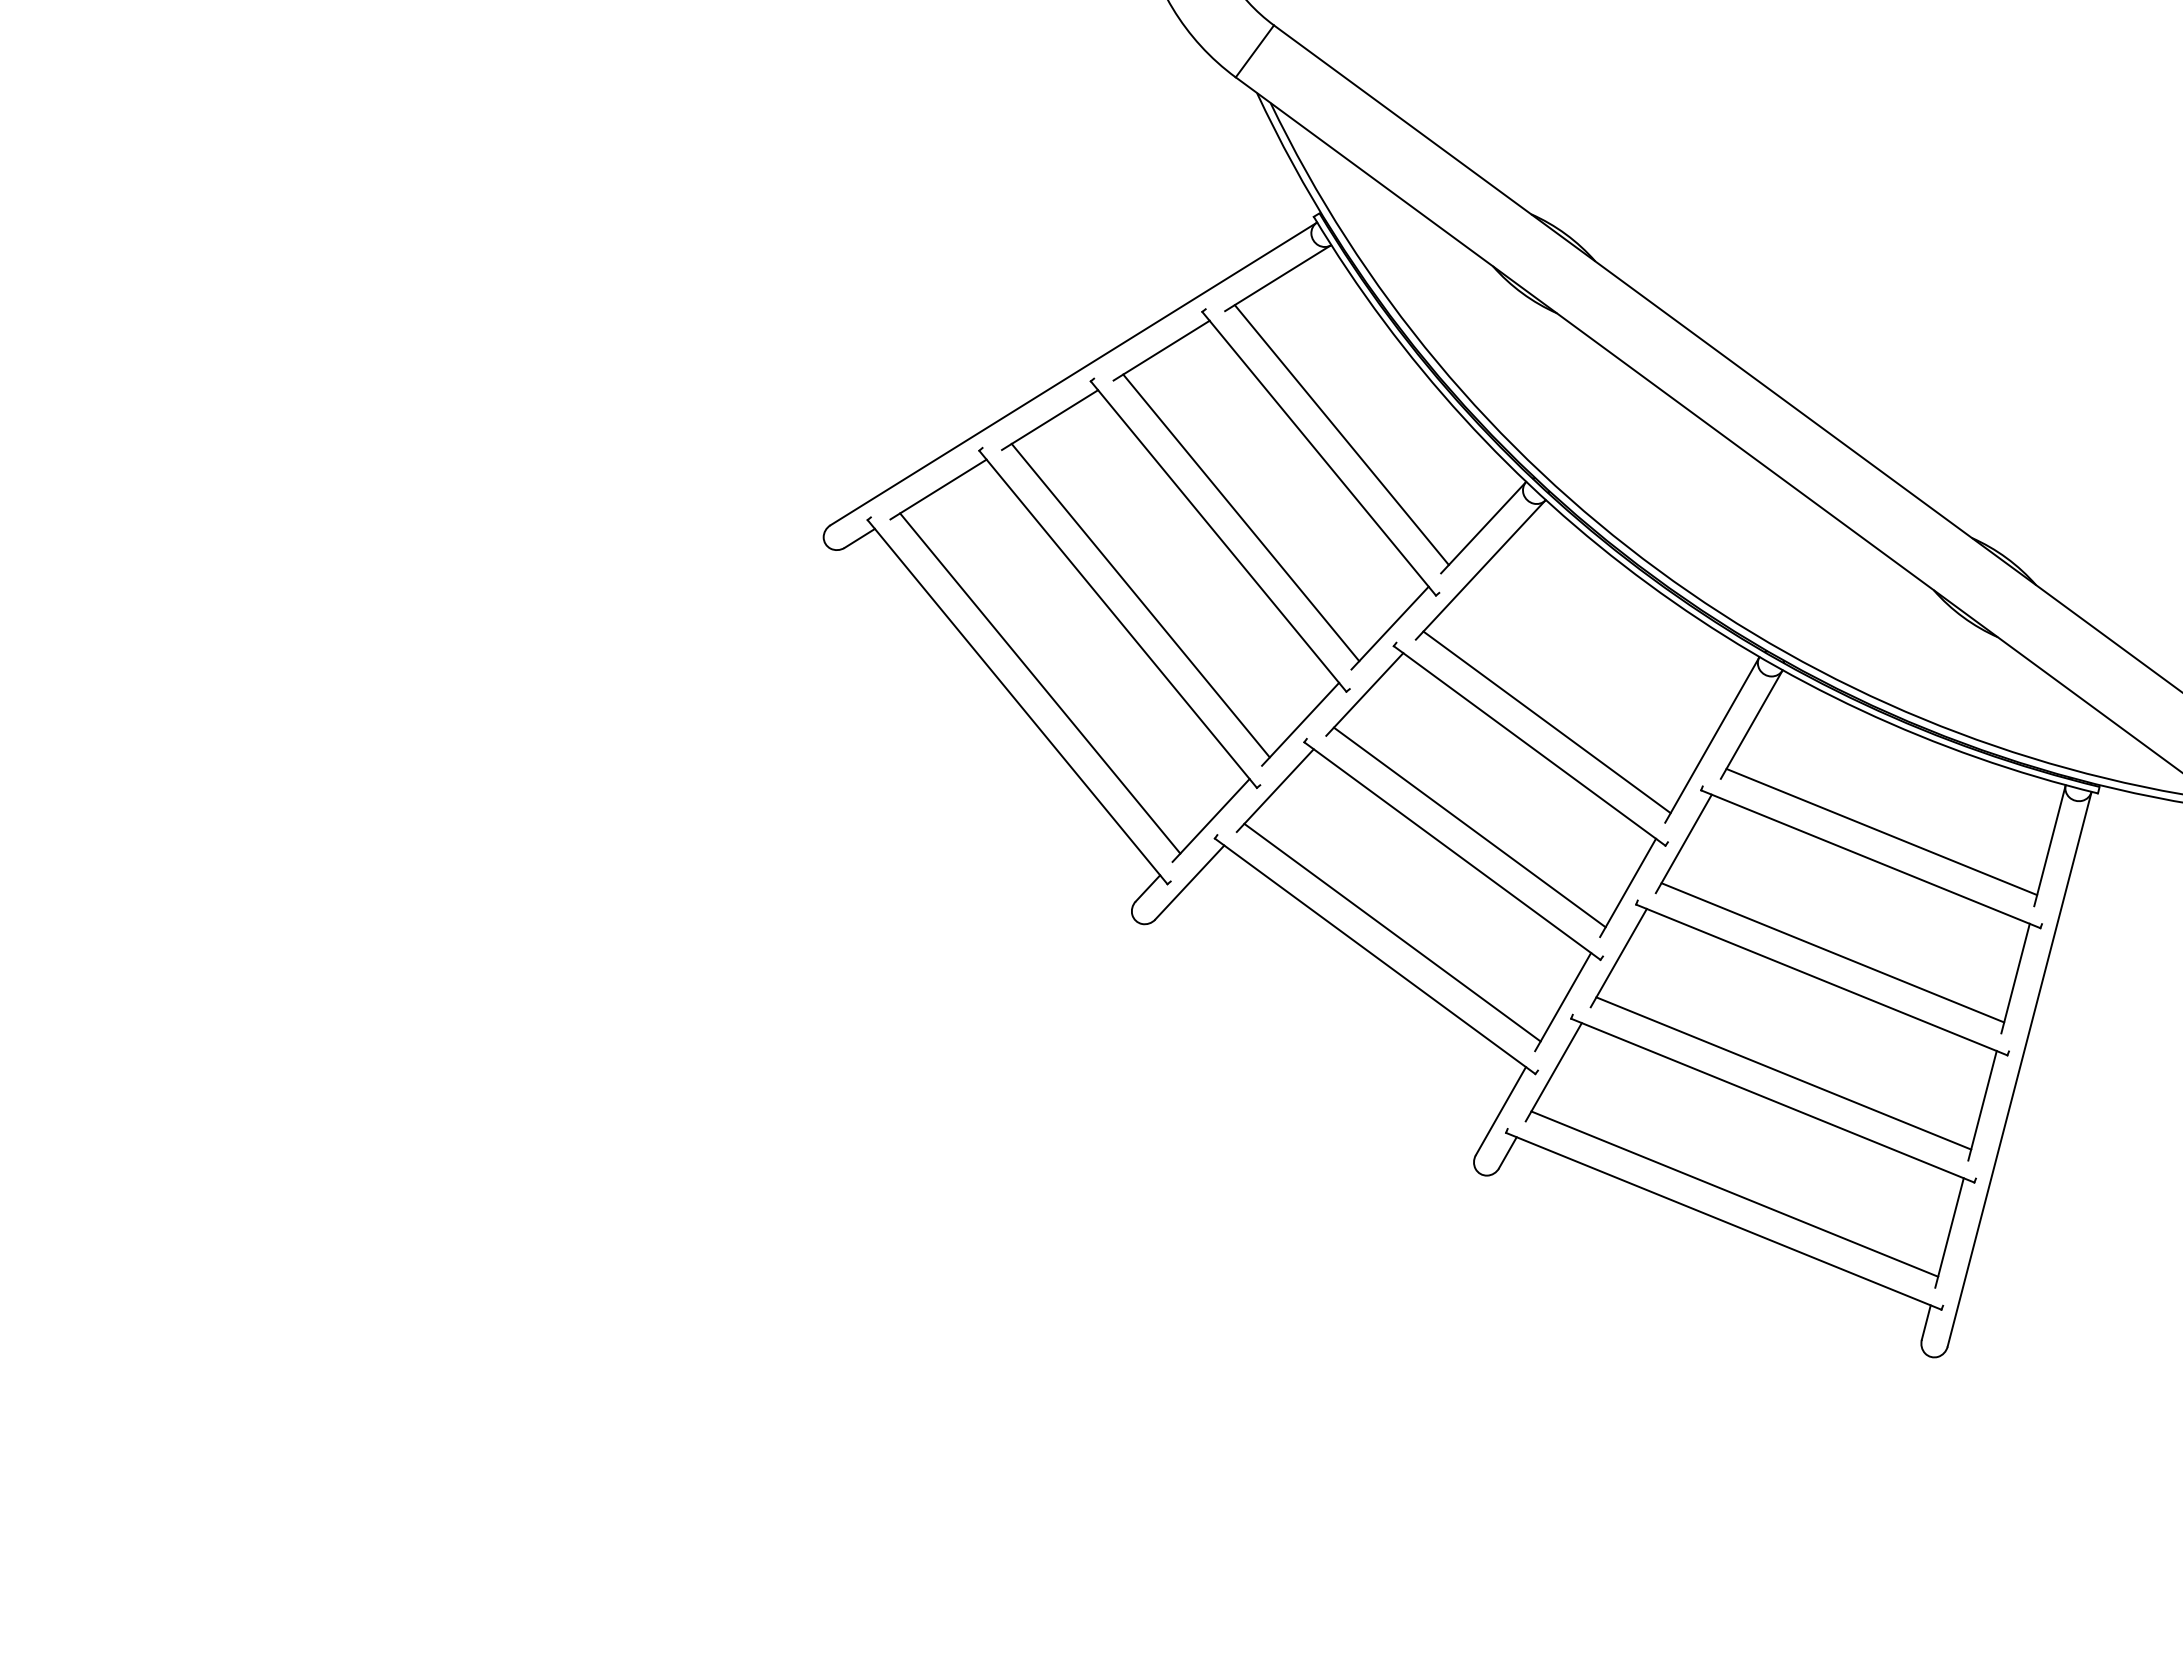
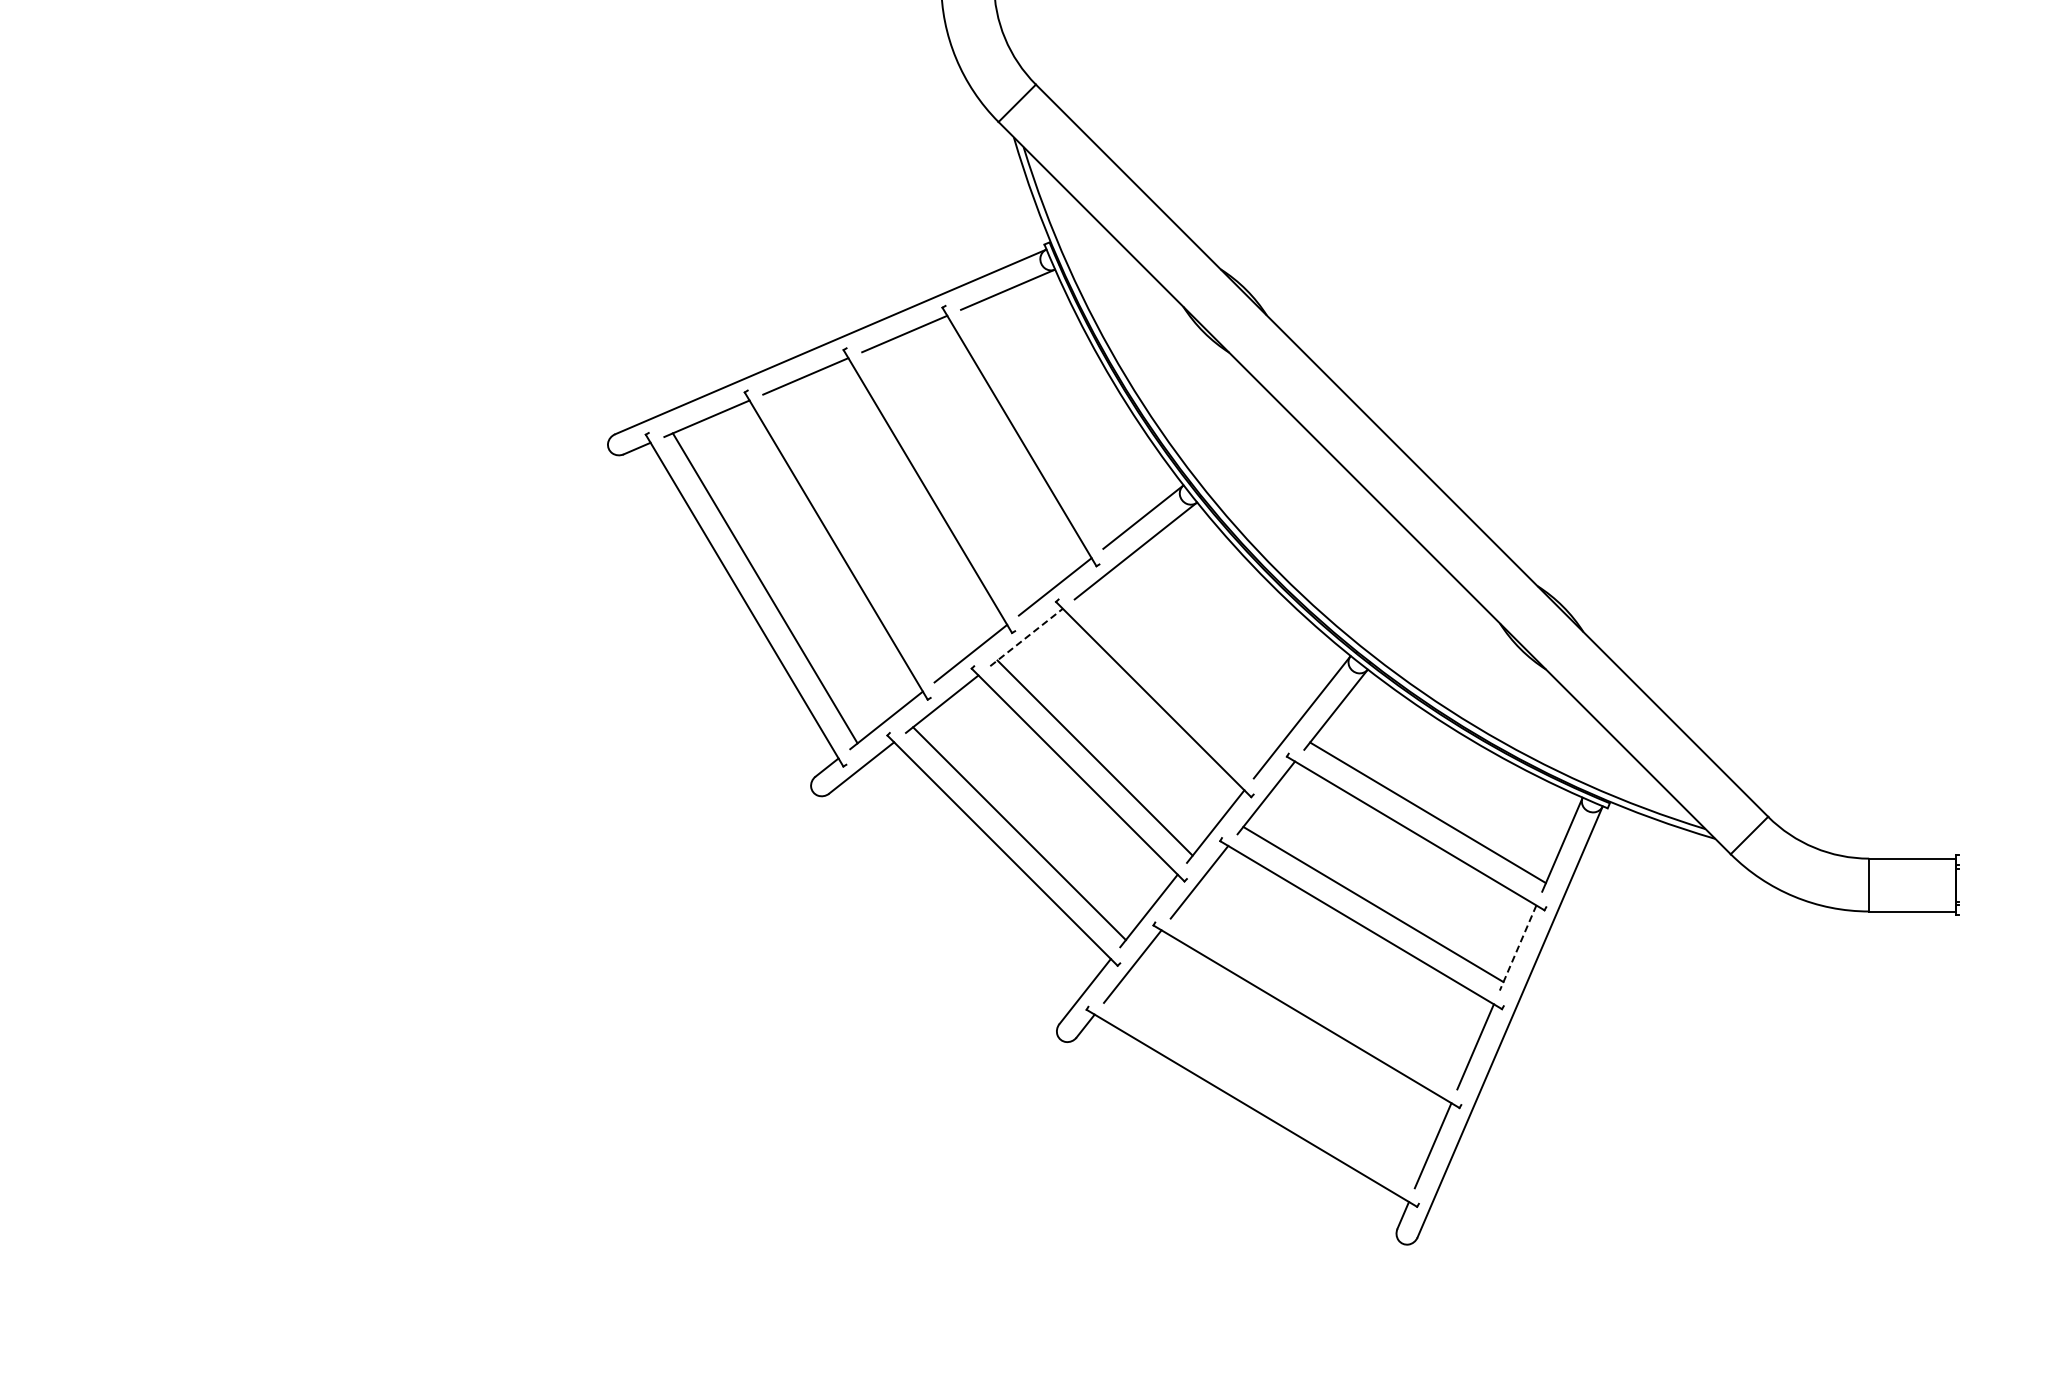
line: (1341, 435) -> (1039, 424), removed
line: (1241, 517) -> (948, 478), removed
line: (1140, 600) -> (856, 533), removed
line: (1365, 694) -> (1027, 637), solid -> dashed
line: (1546, 722) -> (1170, 682), removed
line: (2014, 979) -> (1517, 948), solid -> dashed
line: (1783, 1072) -> (1318, 995), removed
line: (1733, 1194) -> (1263, 1087), removed

